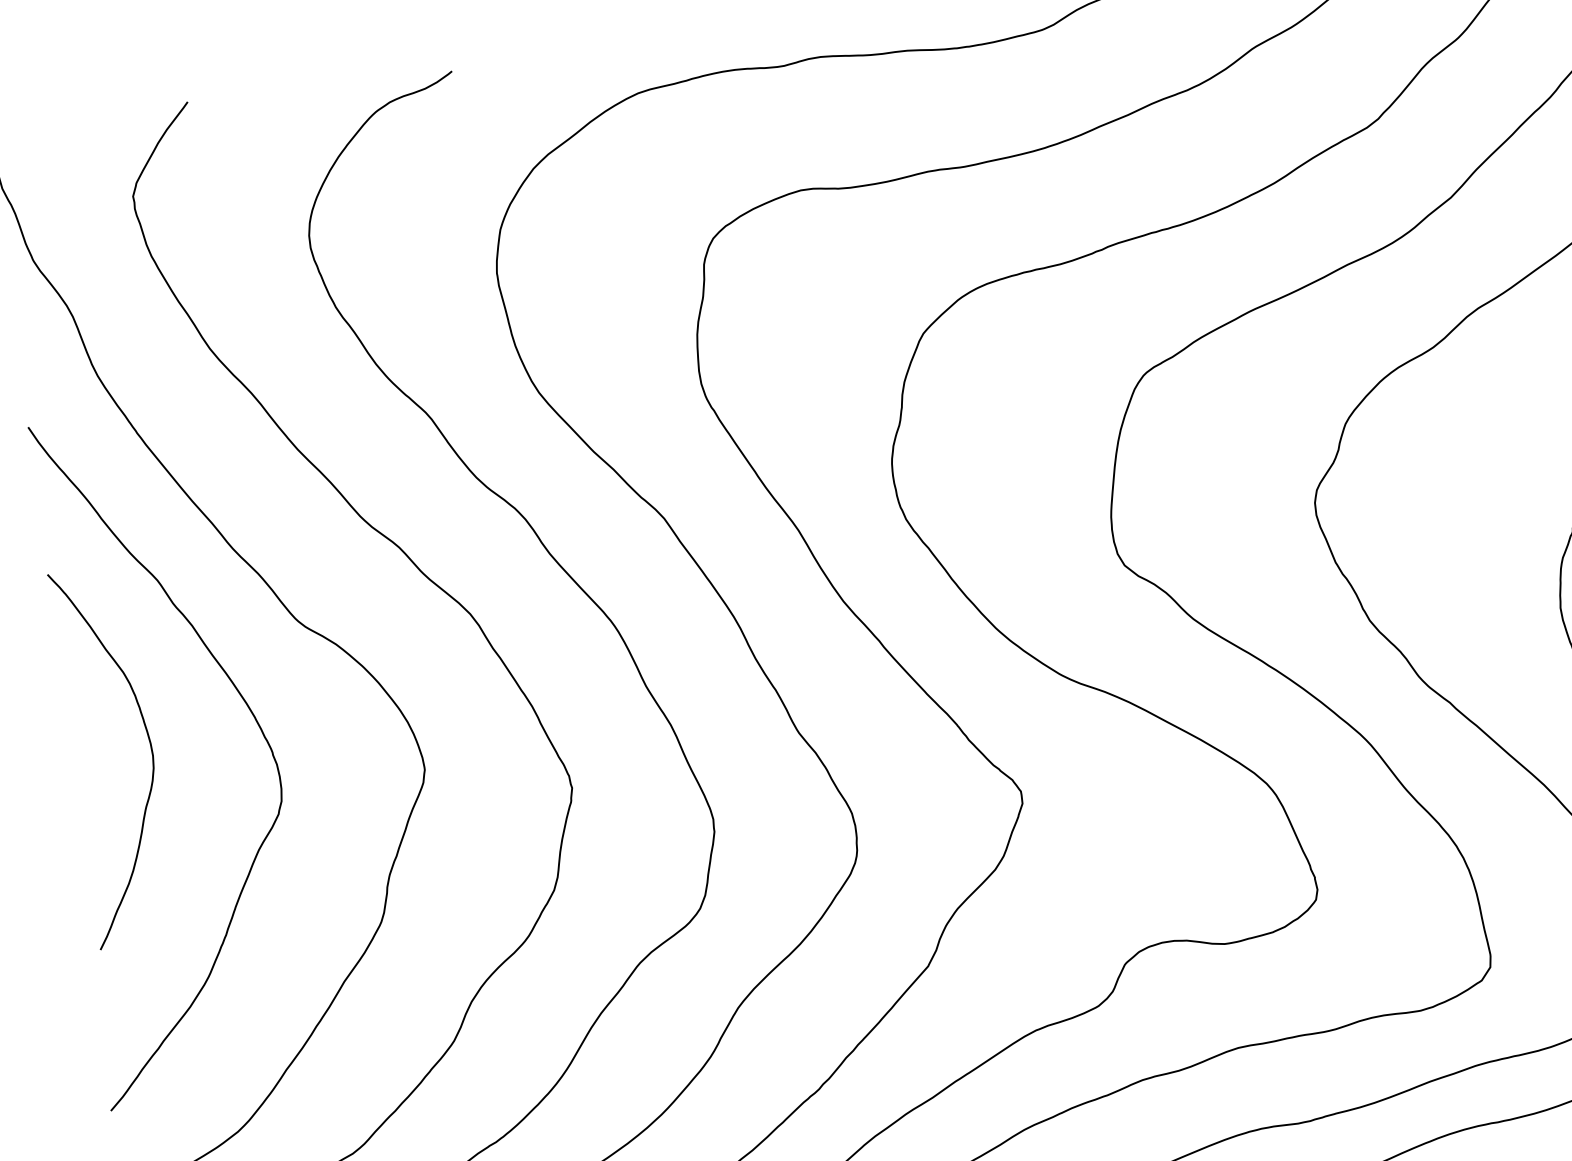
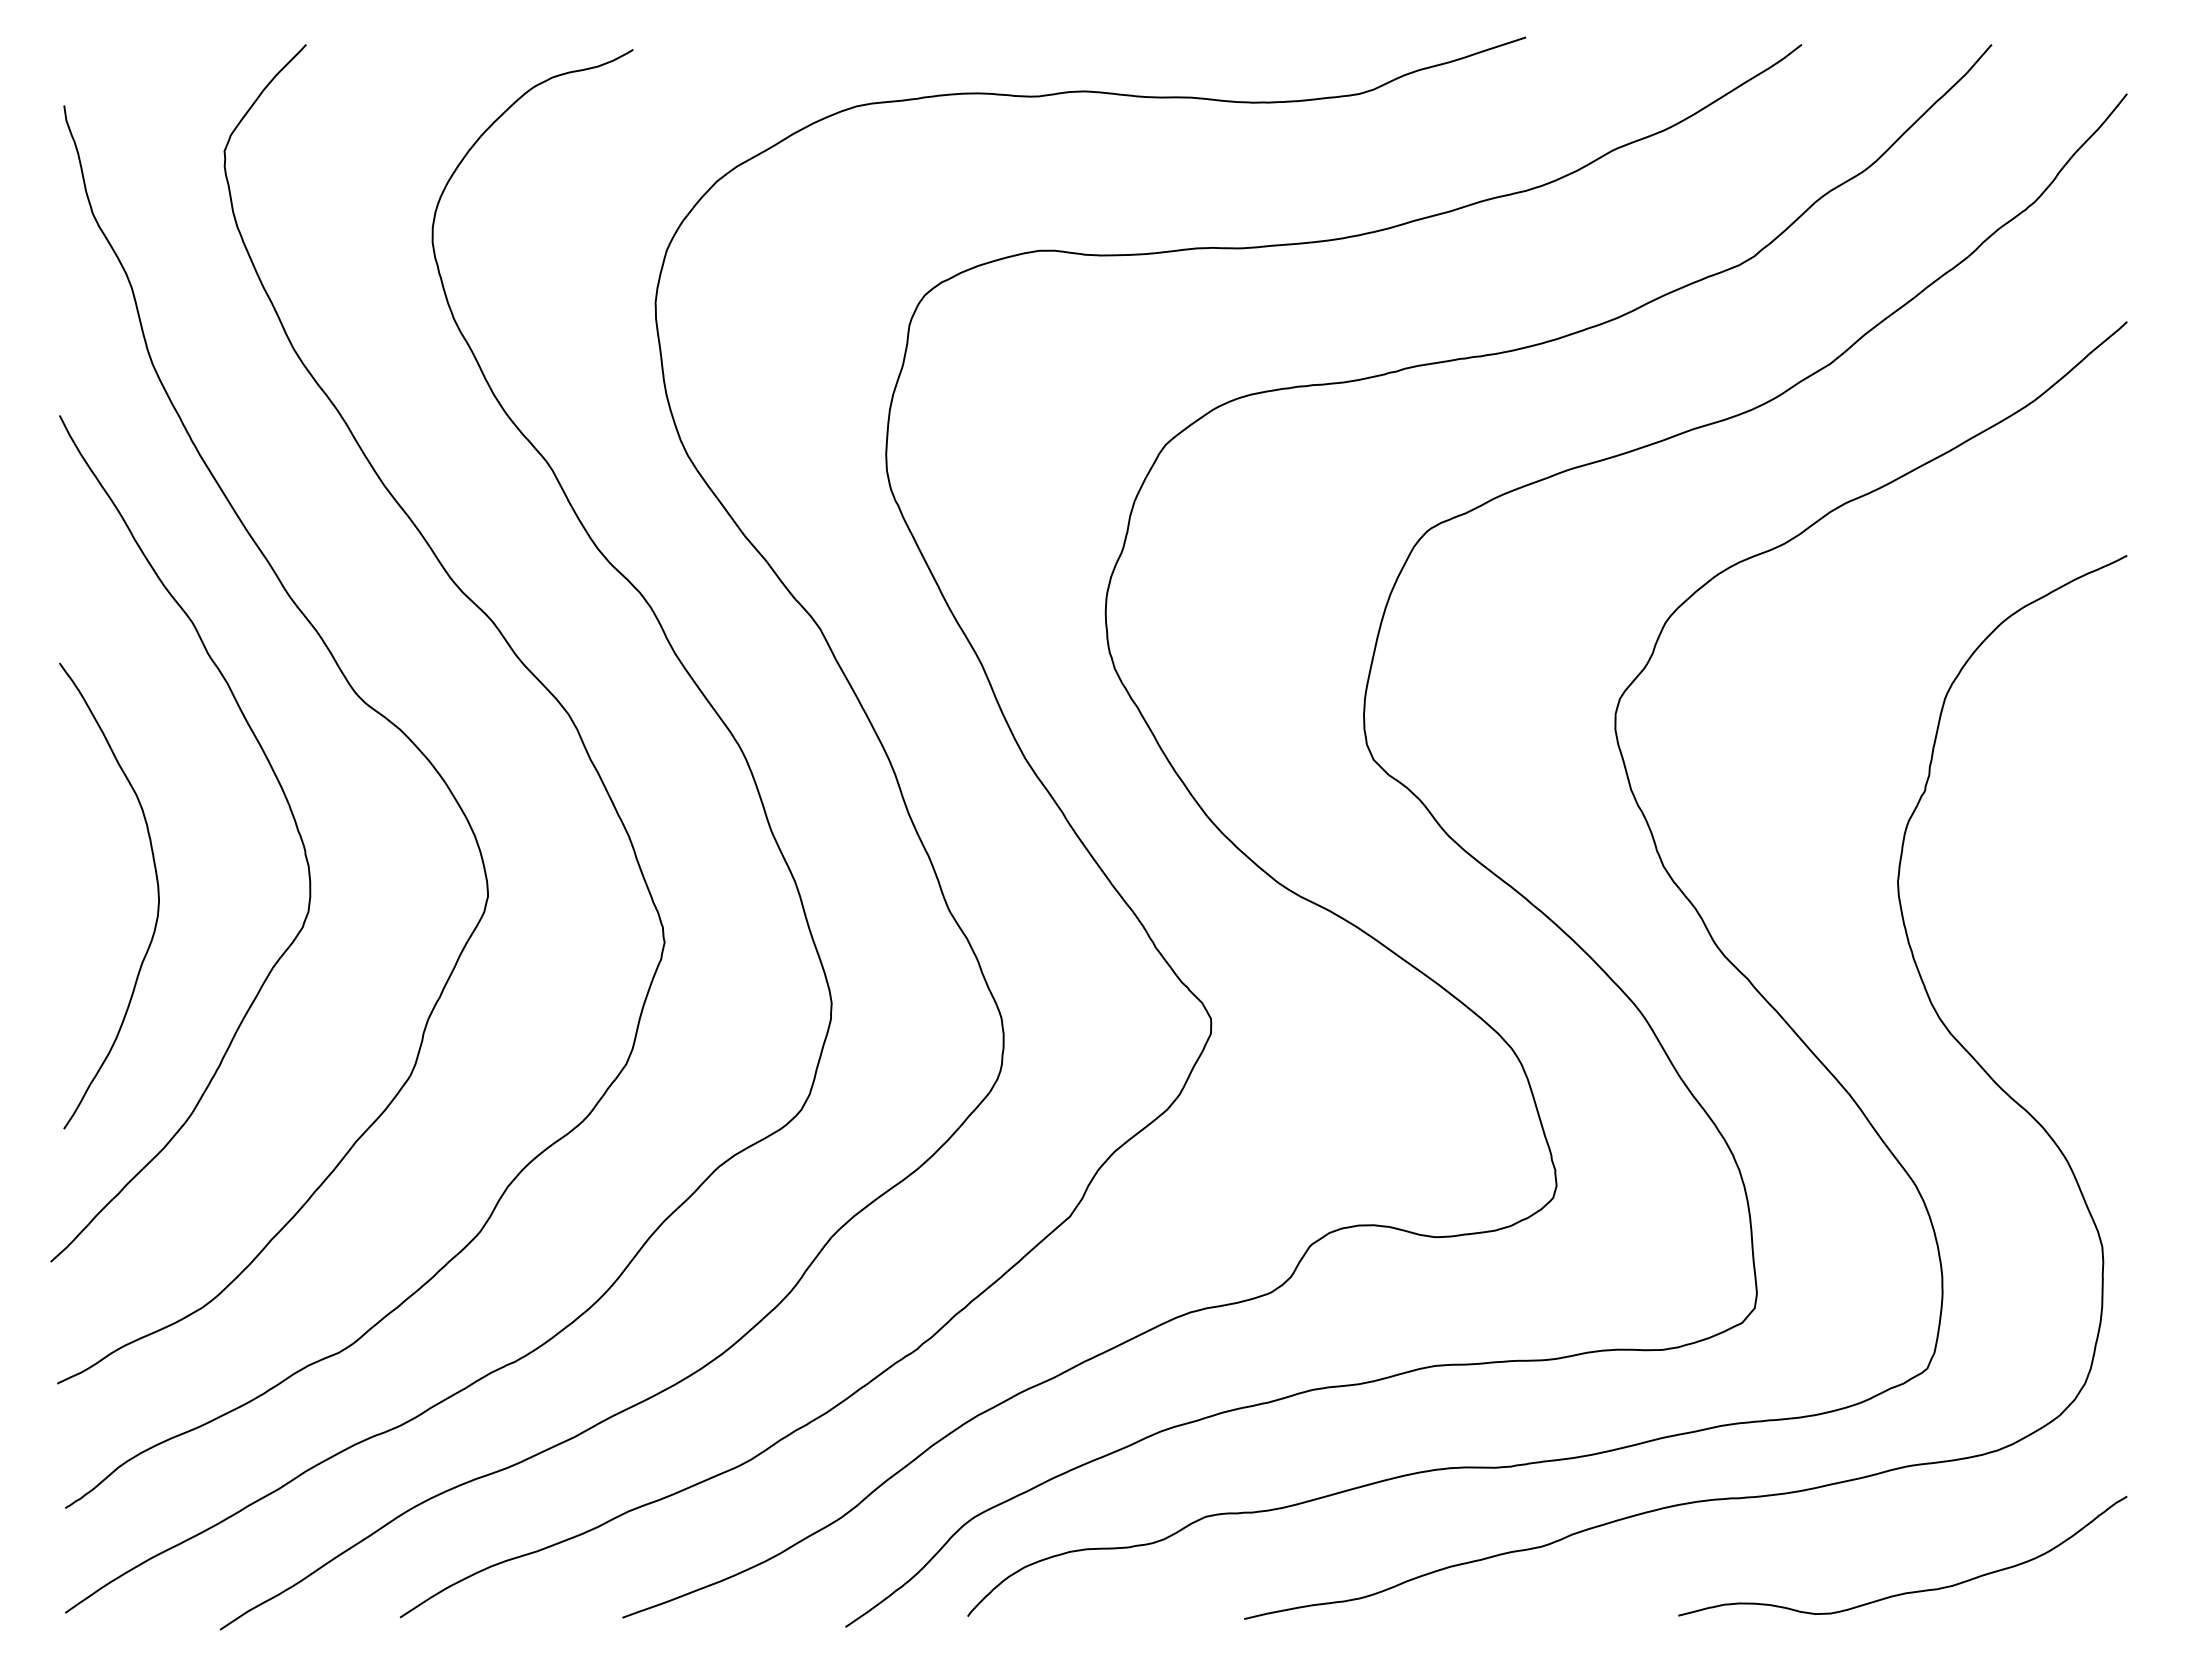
curve: (151, 751) -> (157, 895), moved

